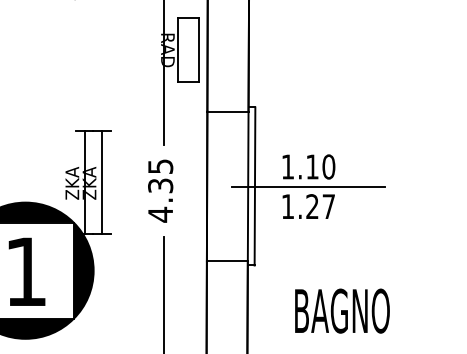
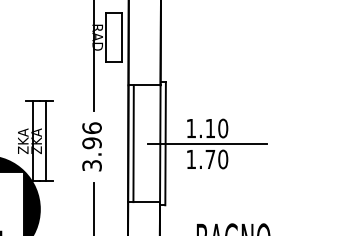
line: (213, 186) -> (133, 143), added
text: (160, 190) -> (91, 146), 4.35 -> 3.96
text: (320, 206) -> (216, 159), 1.27 -> 1.70

